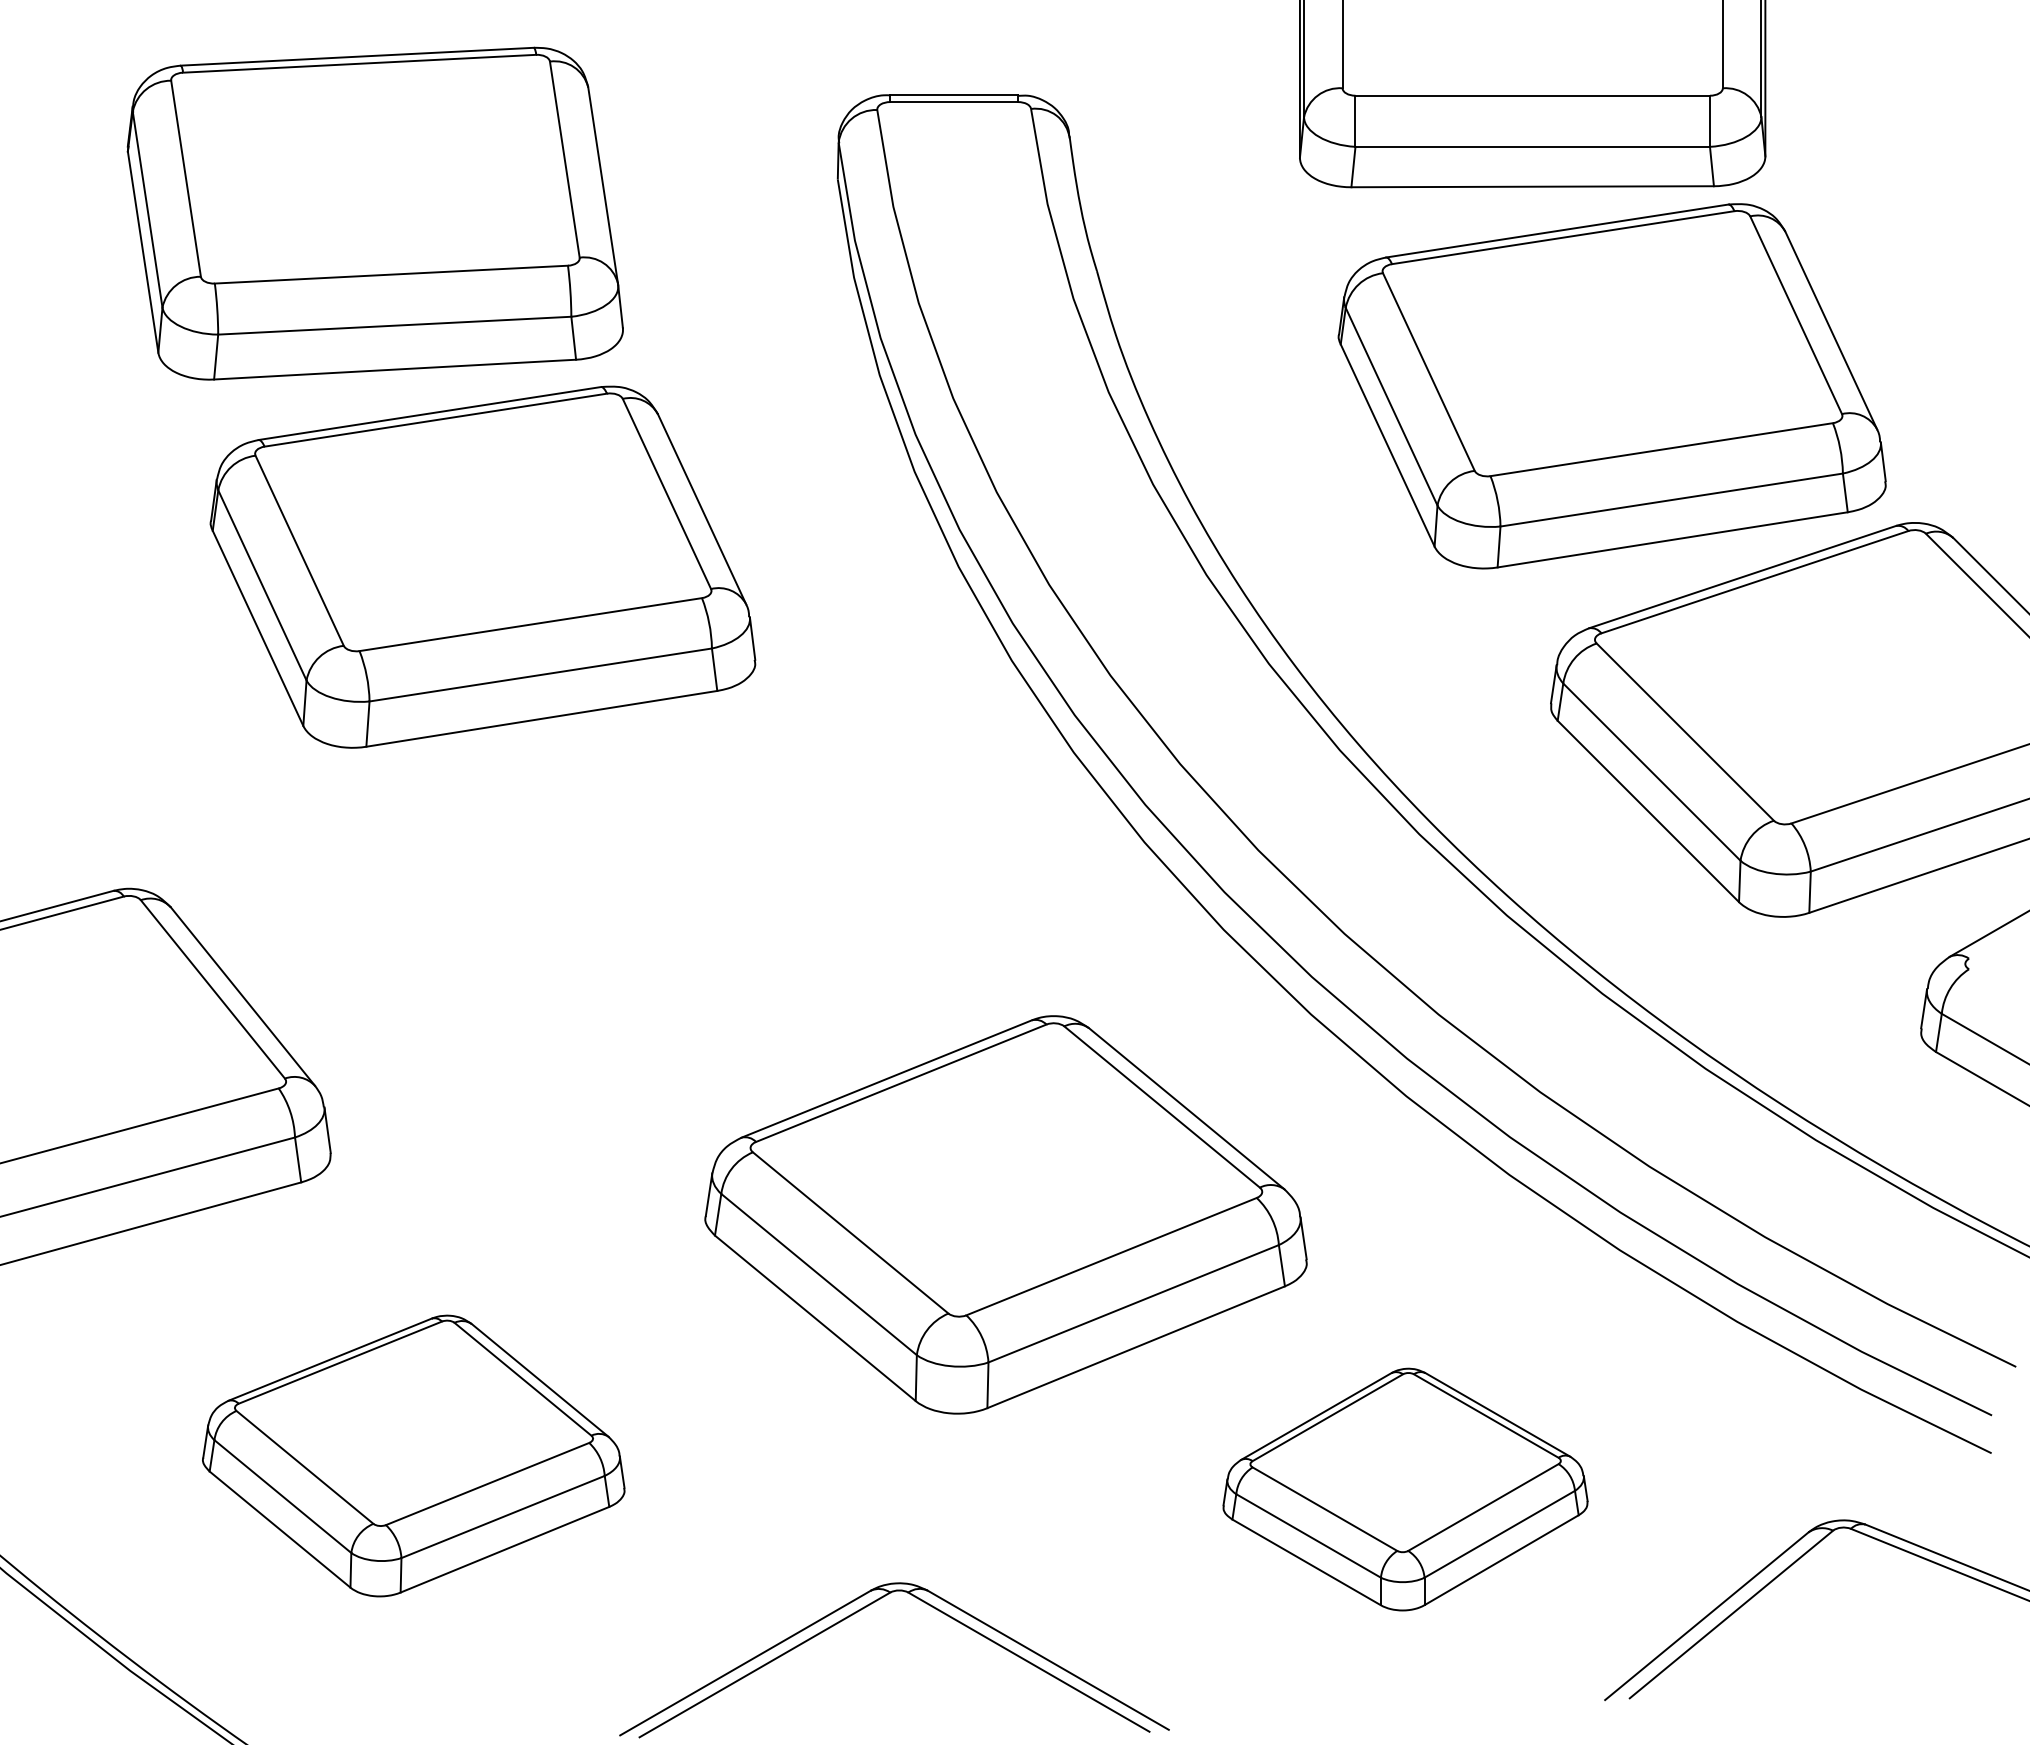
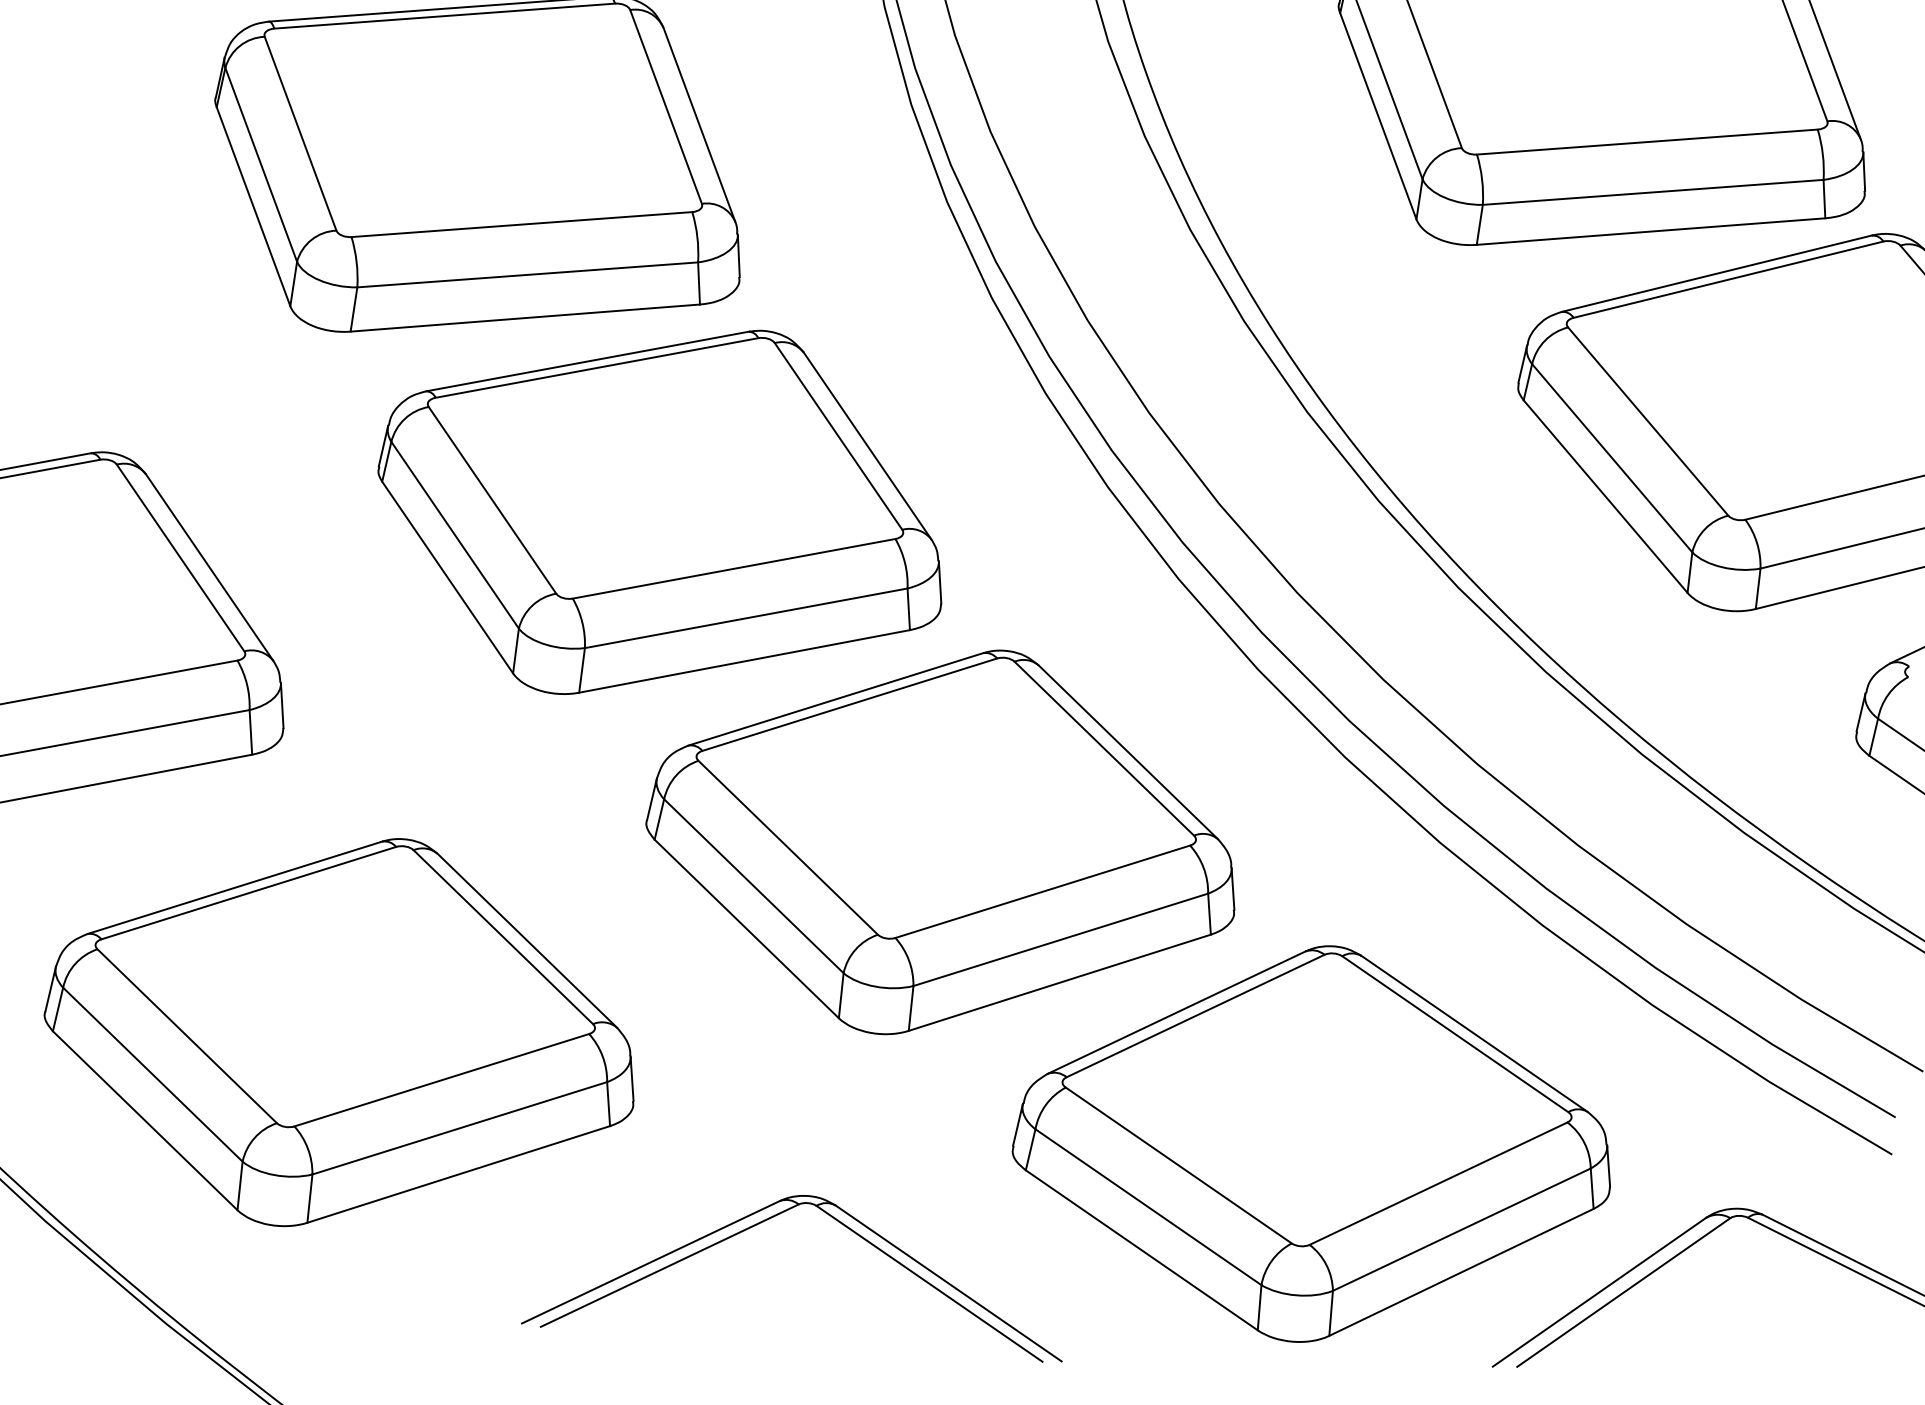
part: (695, 903) -> (661, 511), added
part: (413, 1455) -> (340, 1032), size x1.43
part: (1405, 1489) -> (1313, 1143), size x1.67

